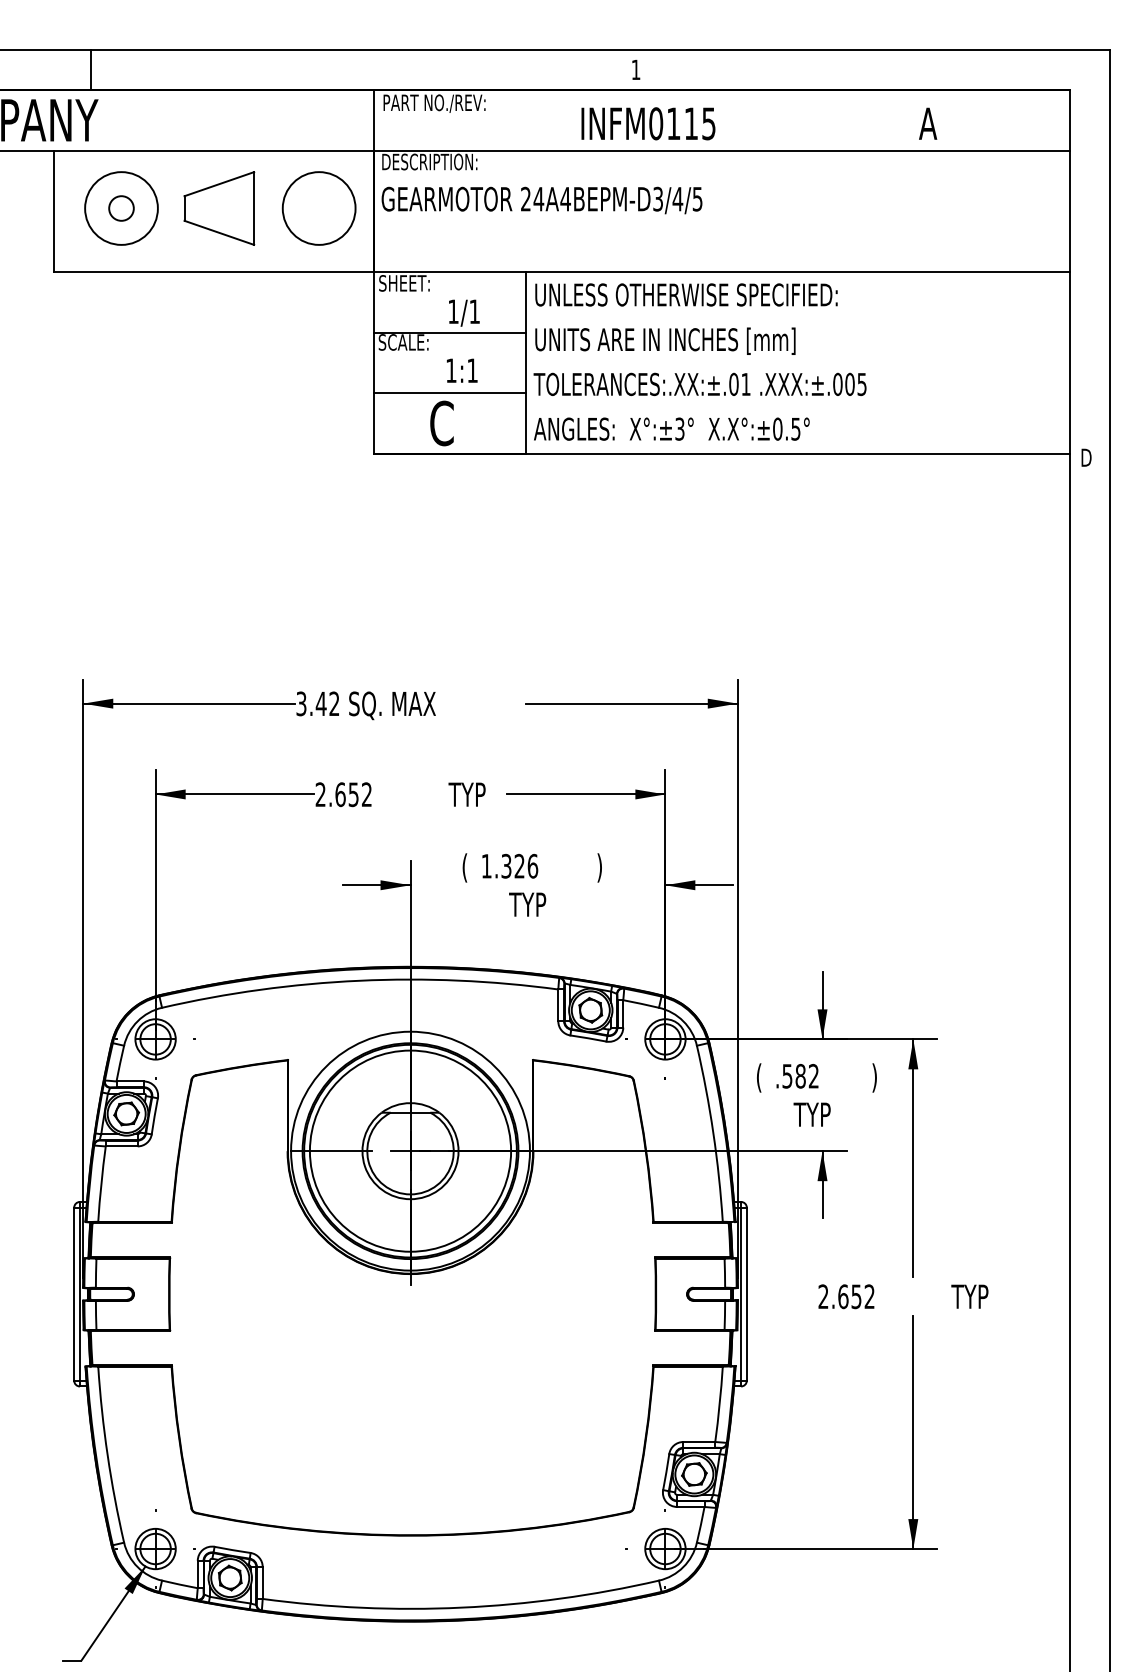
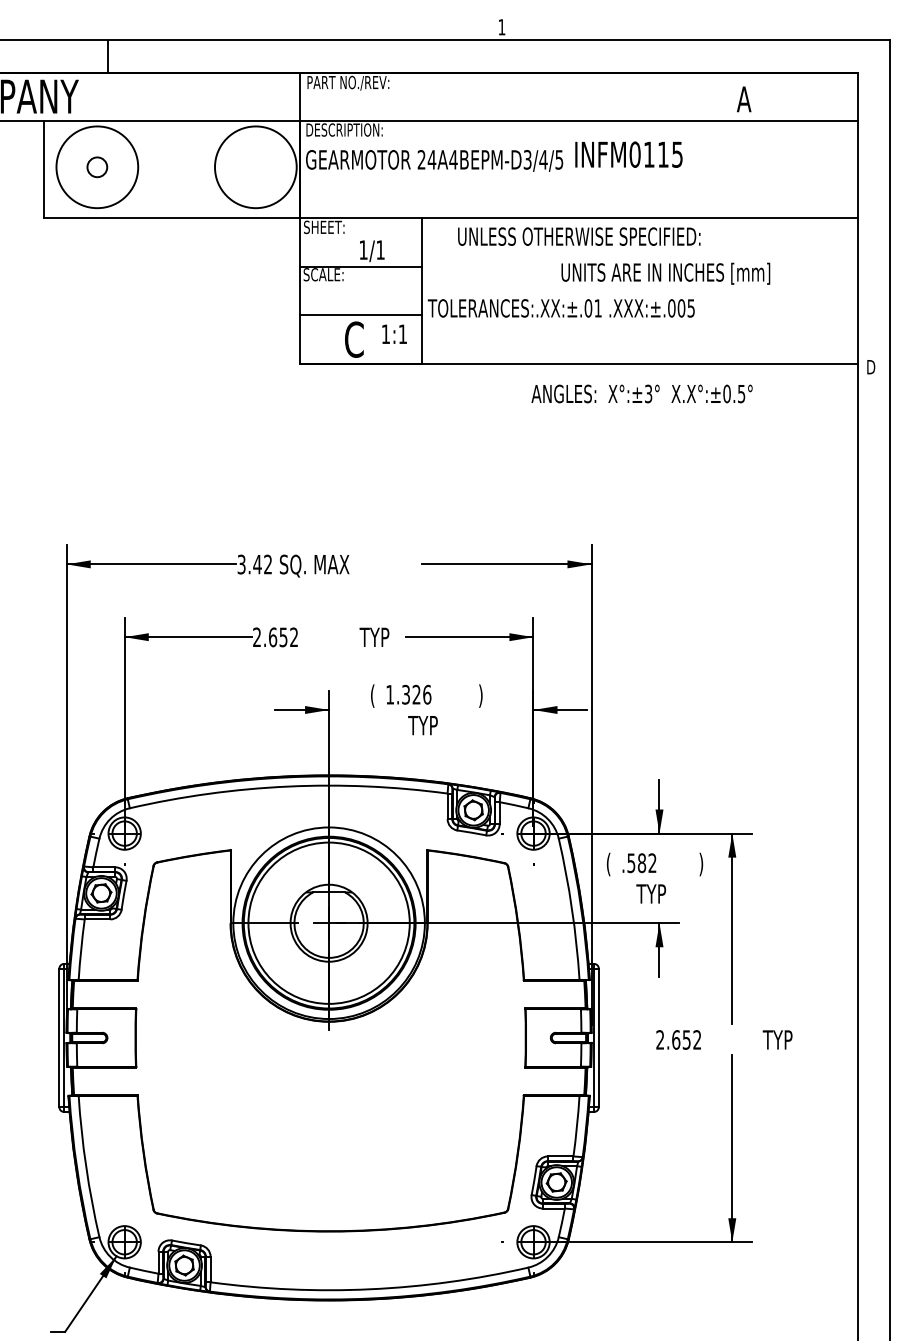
text: (636, 69) -> (502, 26), moved
line: (90, 70) -> (107, 56), moved
text: (648, 123) -> (629, 154), moved
circle: (121, 208) -> (97, 167), size x1.4
part: (219, 208) -> (175, 167), removed
circle: (318, 208) -> (255, 167), size x1.4
text: (686, 294) -> (579, 236), moved
text: (665, 340) -> (665, 273), moved
text: (462, 370) -> (394, 334), moved
text: (671, 428) -> (641, 393), moved

